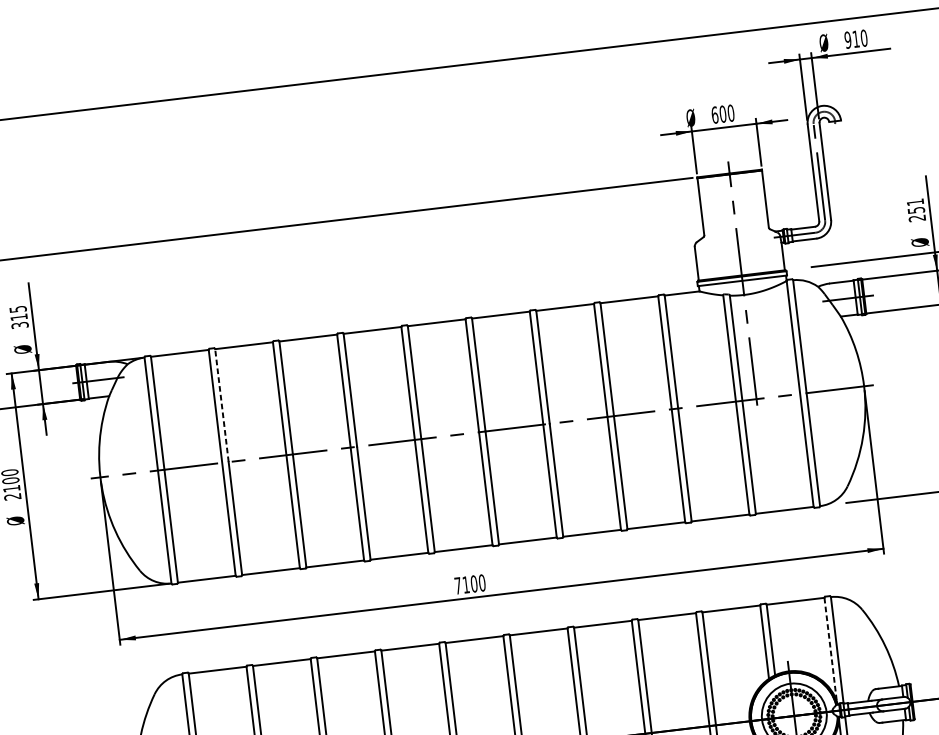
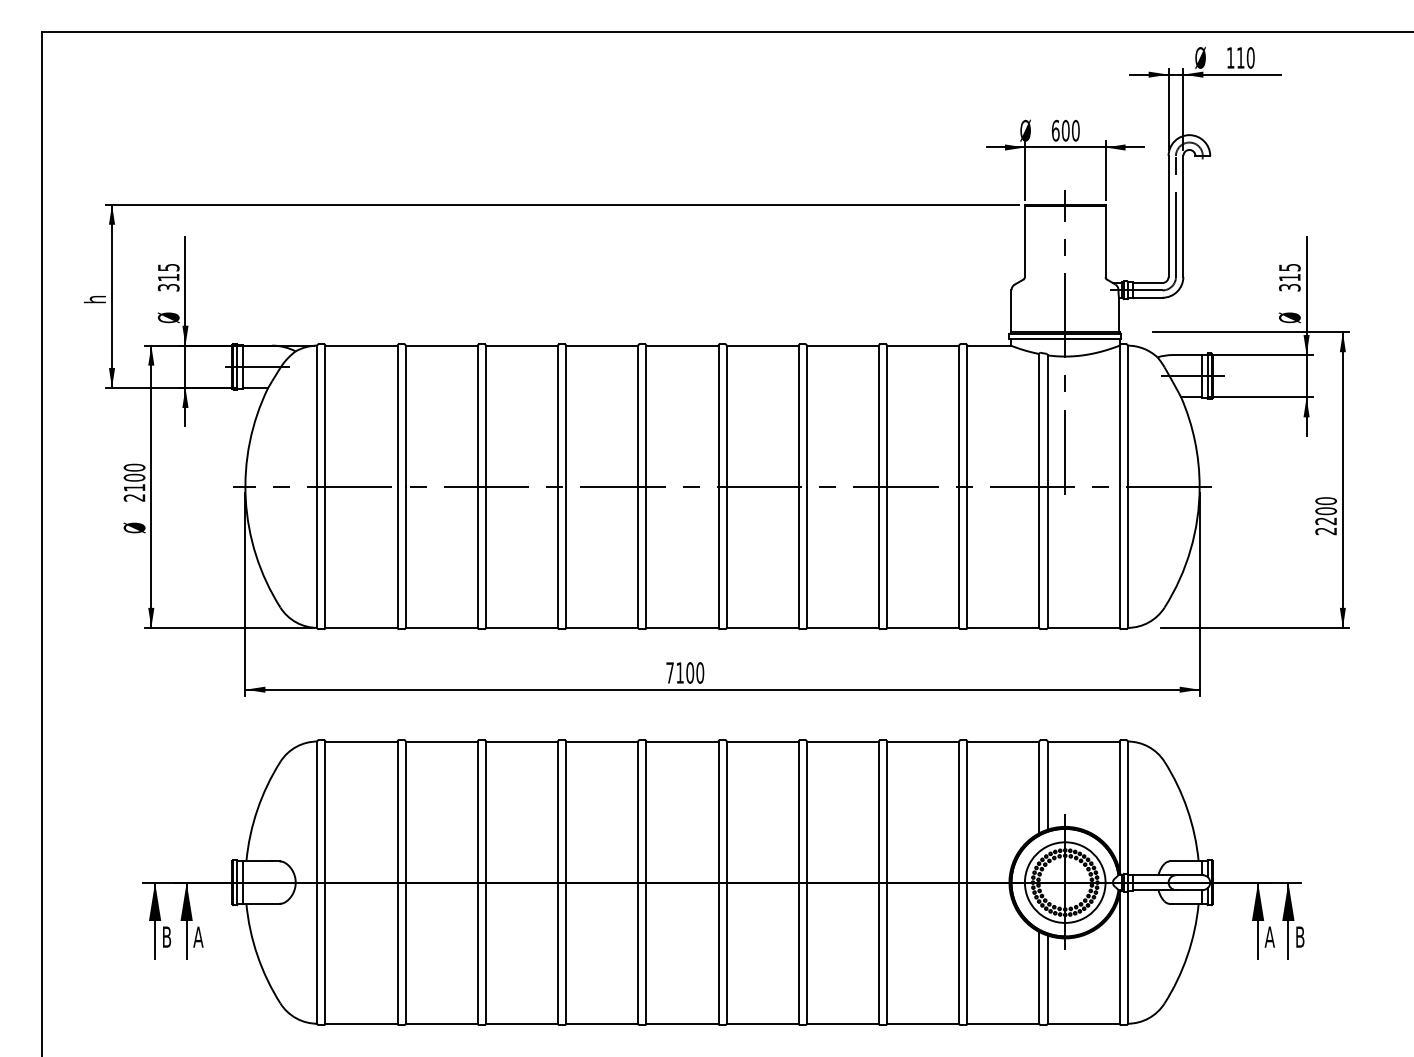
text: (847, 39) -> (1230, 57), 910 -> 110
text: (916, 210) -> (1289, 277), 251 -> 315
line: (221, 405) -> (405, 416), dashed -> solid
line: (830, 649) -> (1119, 806), dashed -> solid

